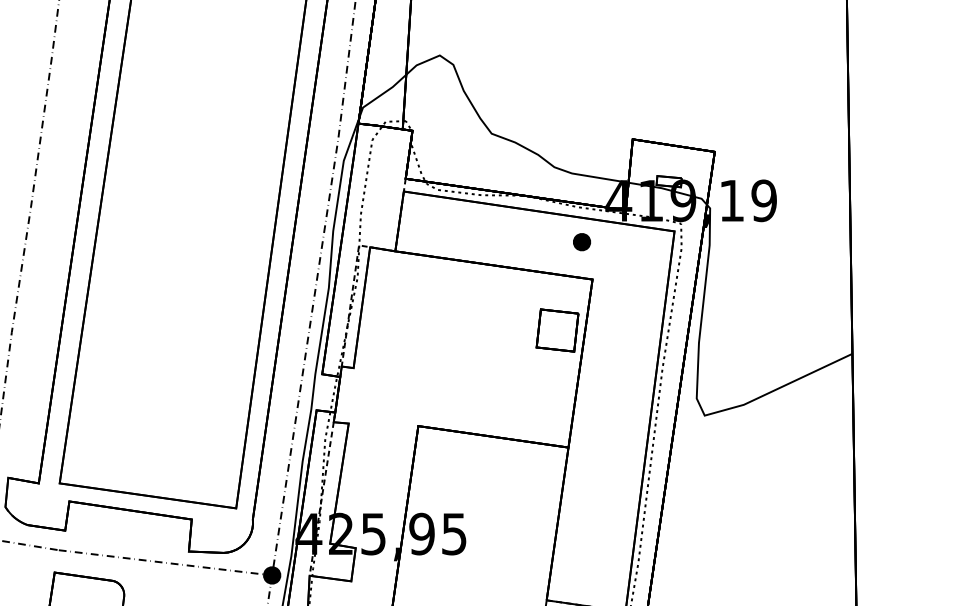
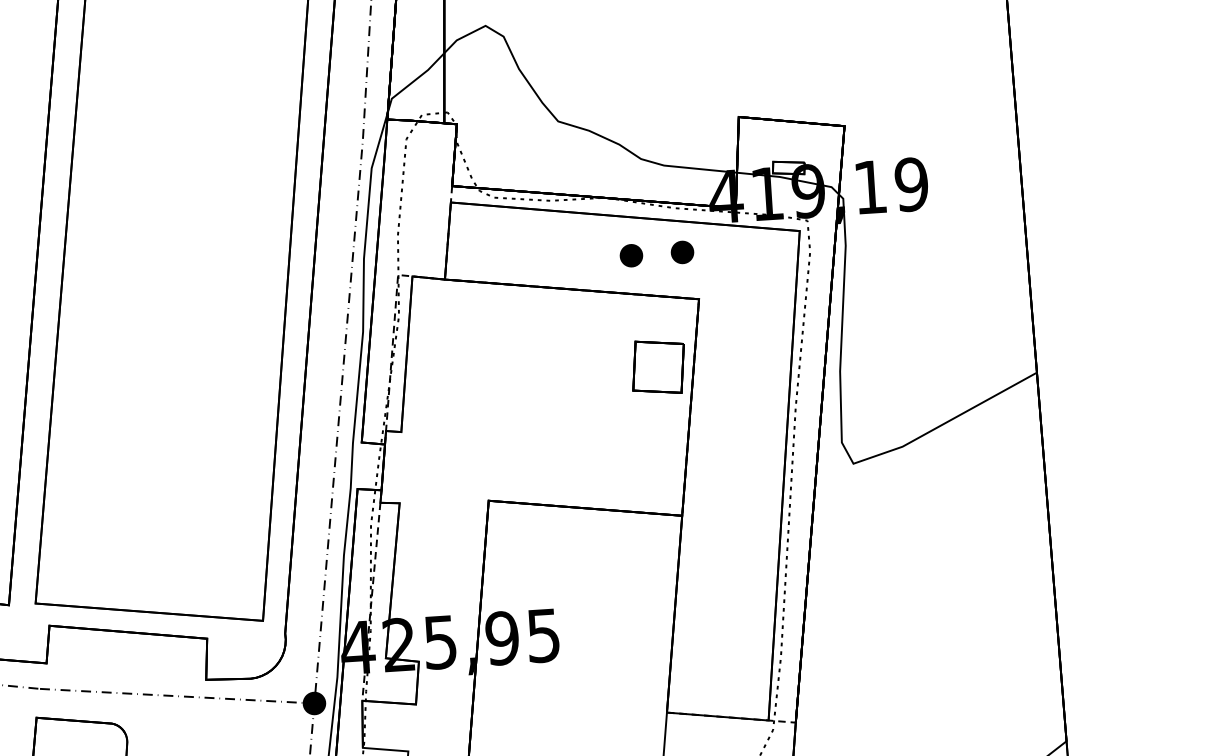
part: (541, 242) -> (630, 256), added

